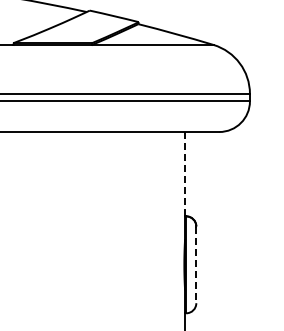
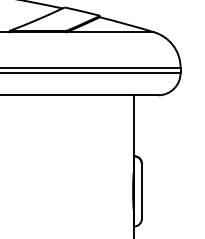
line: (185, 174) -> (133, 126), dashed -> solid
line: (196, 265) -> (141, 191), dashed -> solid

